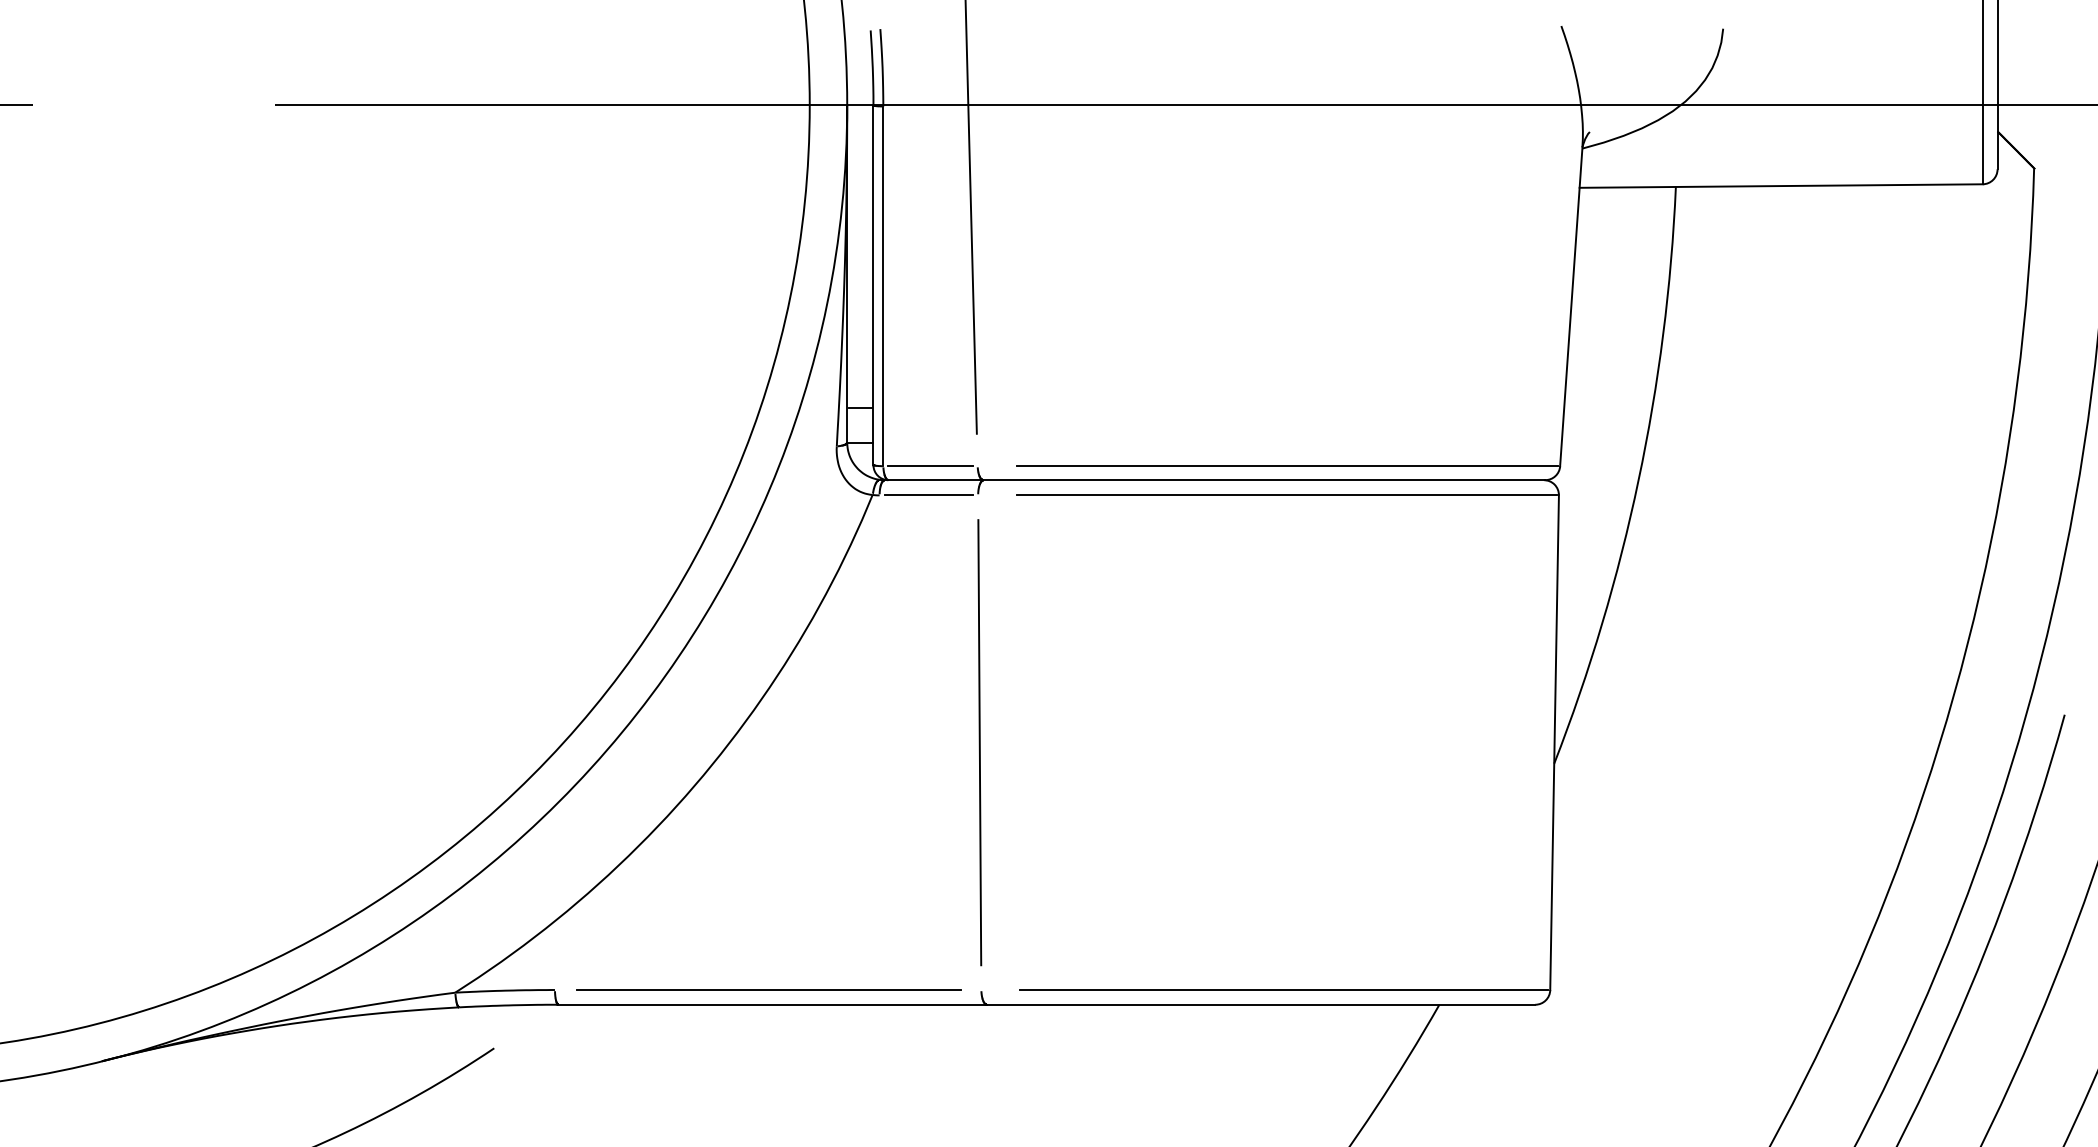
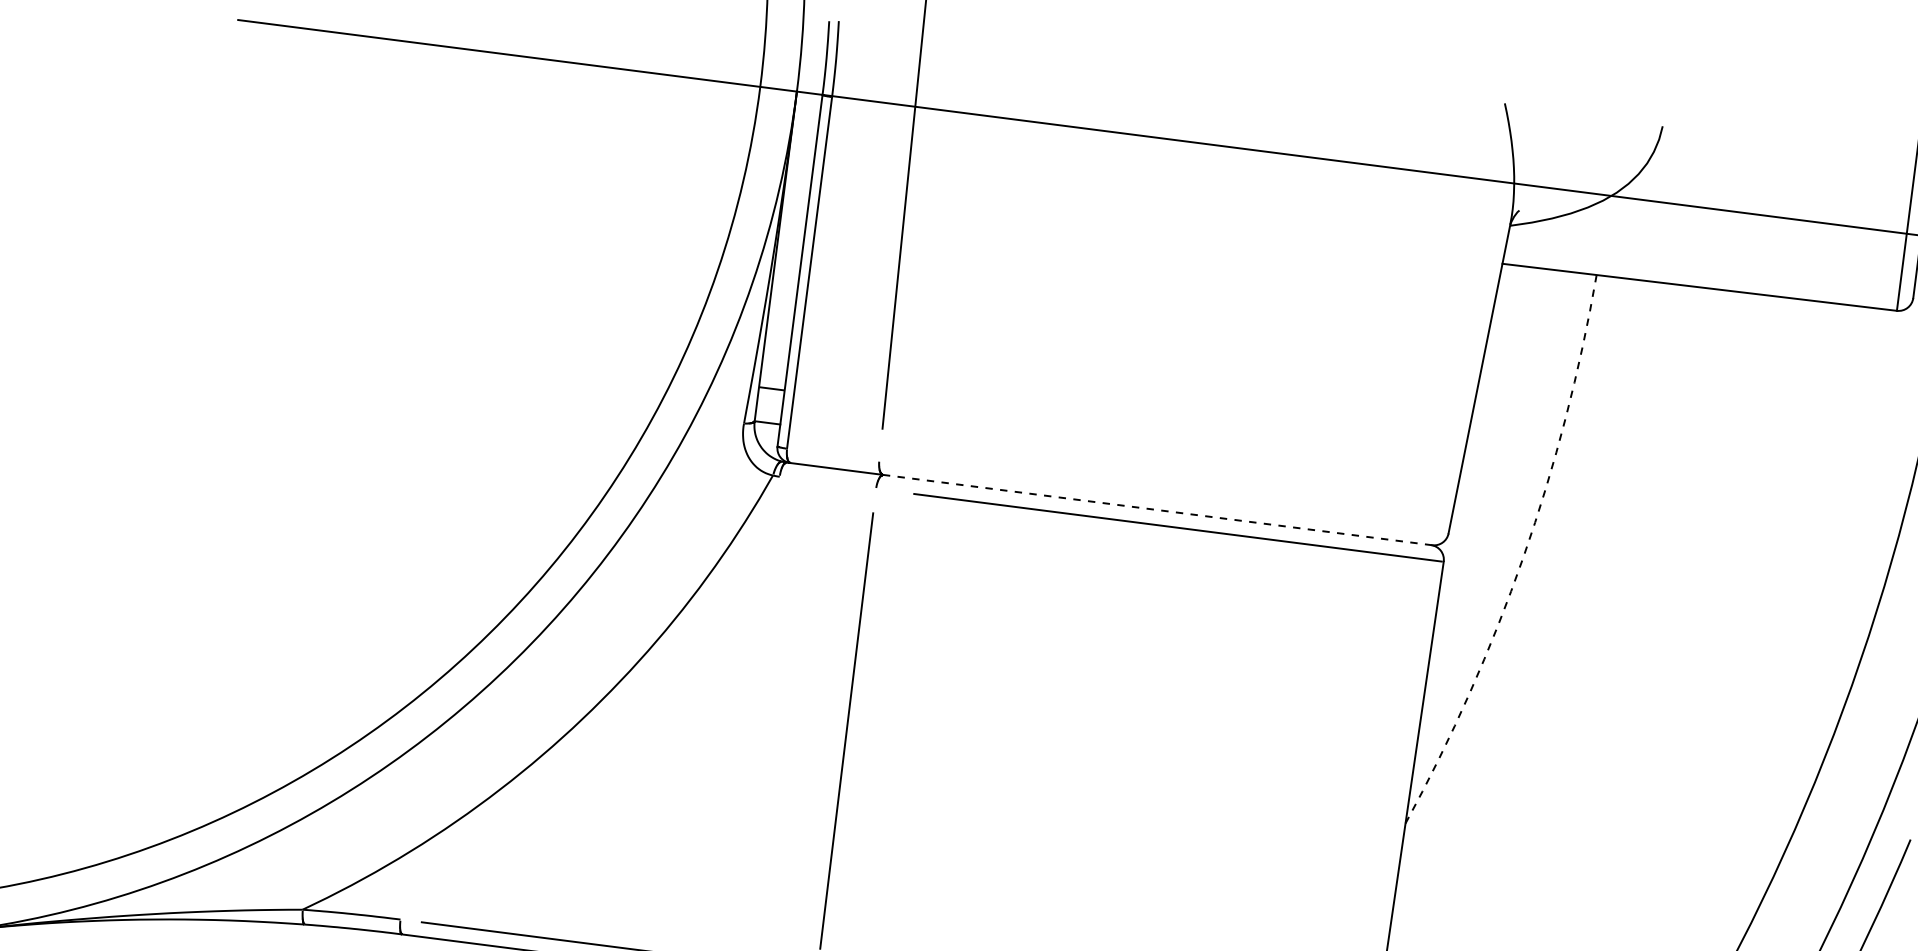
line: (930, 466) -> (833, 454), removed
line: (1287, 466) -> (1182, 499), removed
line: (1264, 480) -> (1157, 510), solid -> dashed
arc: (1638, 480) -> (1523, 557), solid -> dashed
line: (928, 495) -> (827, 483), removed

